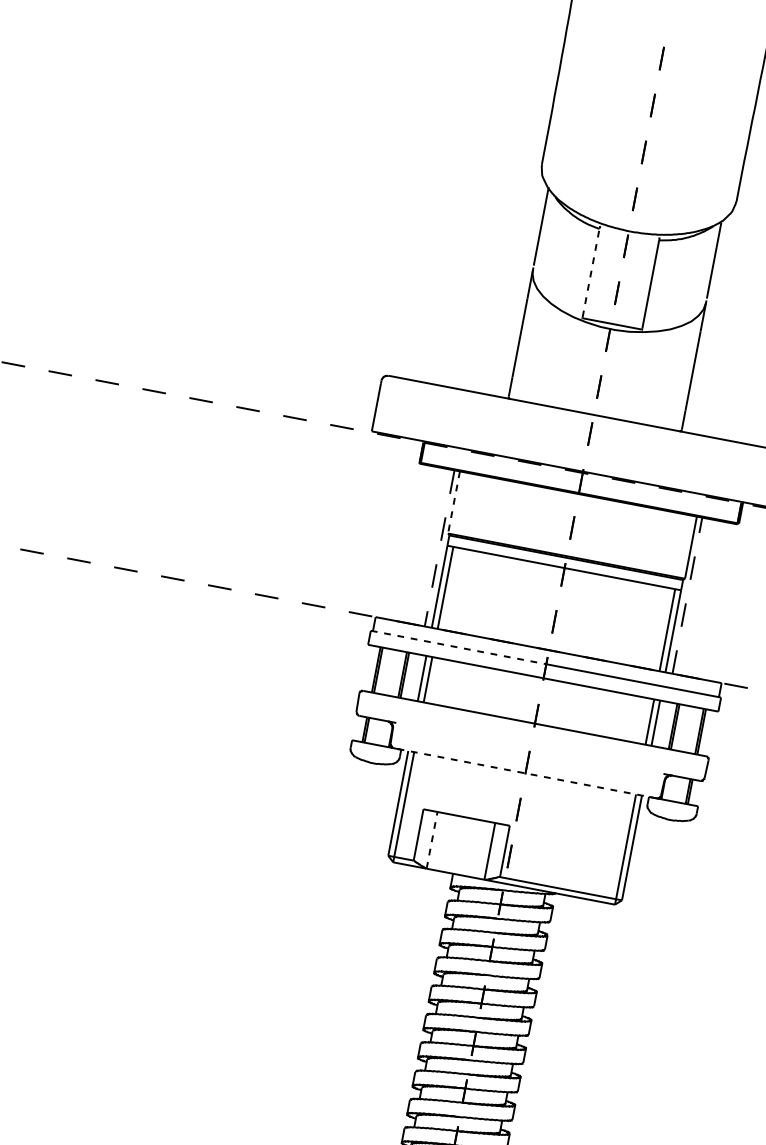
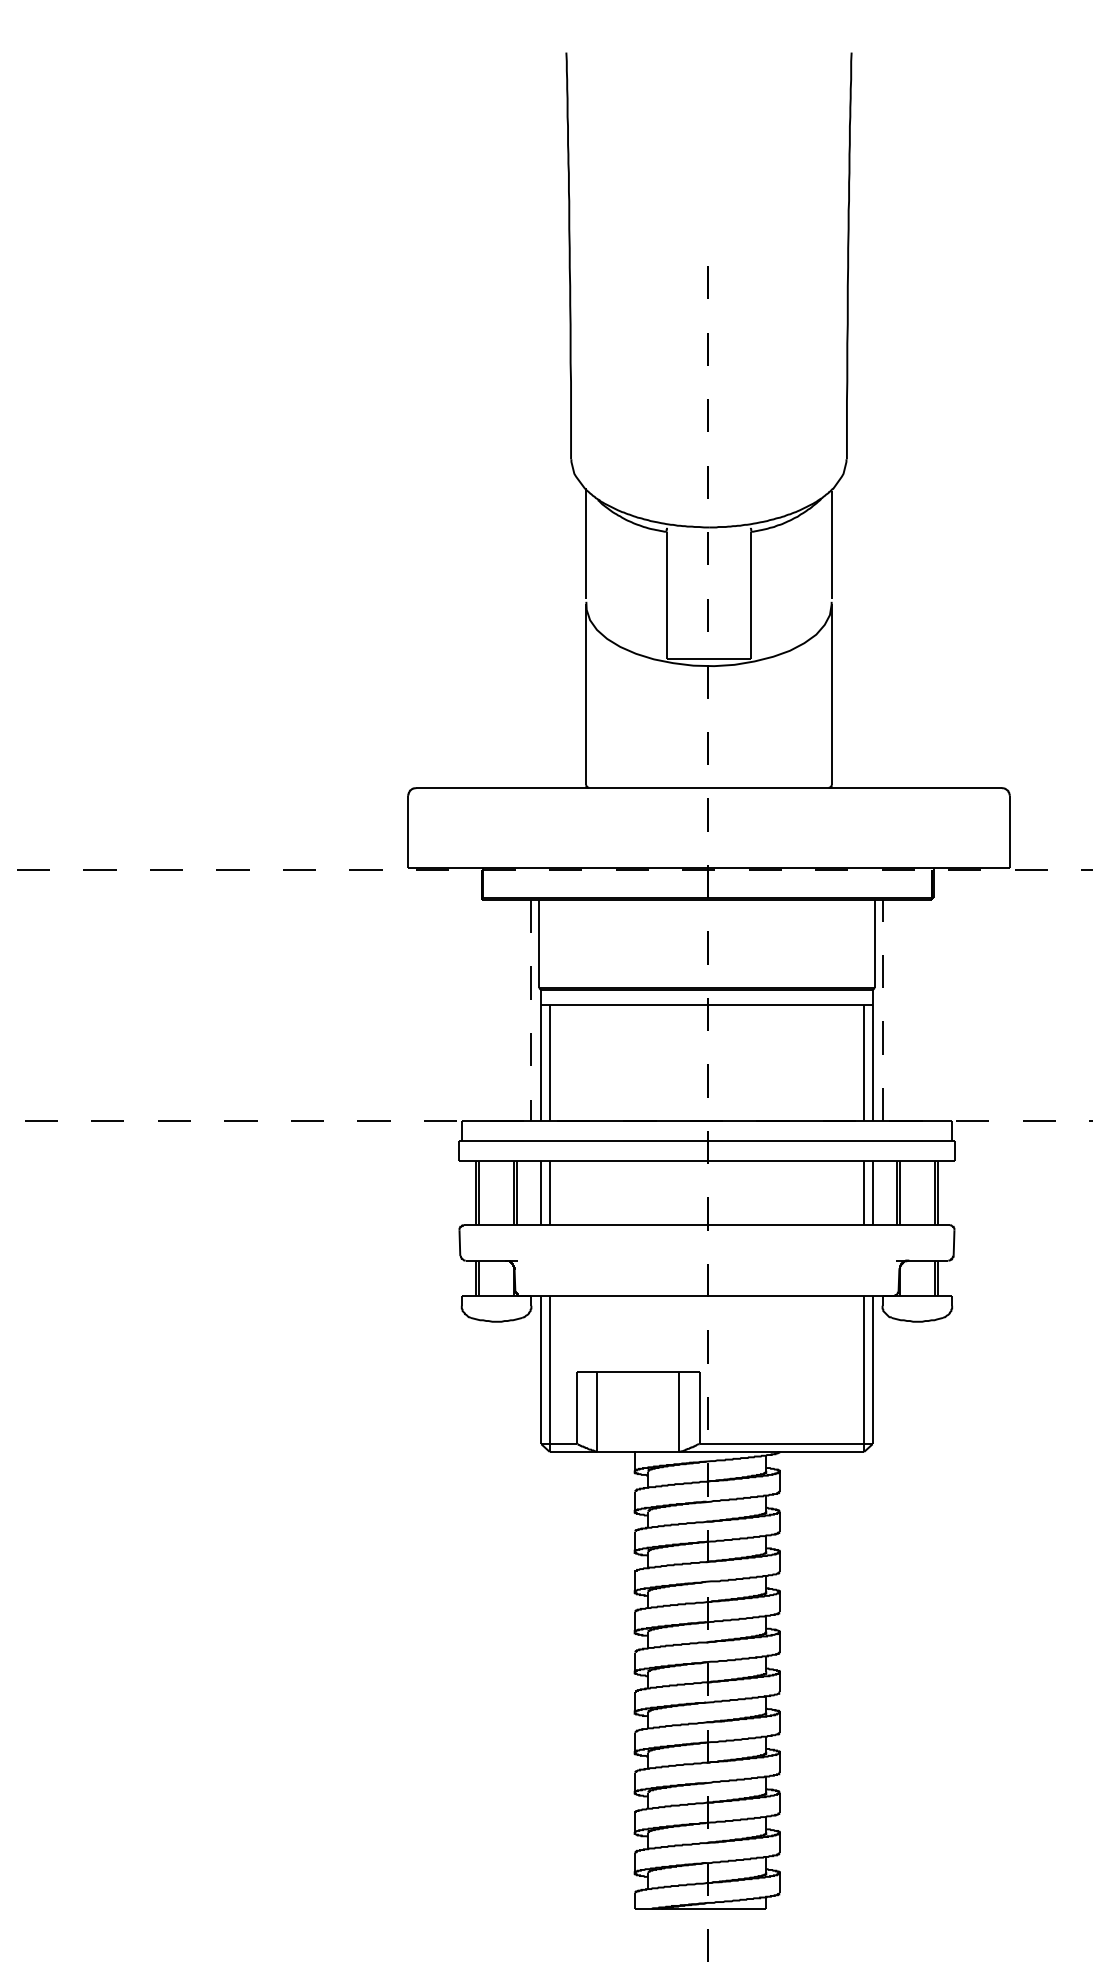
line: (590, 273) -> (666, 594), dashed -> solid
line: (454, 502) -> (539, 944), dashed -> solid
line: (458, 647) -> (583, 1141), dashed -> solid
line: (524, 773) -> (706, 1295), dashed -> solid
line: (432, 840) -> (597, 1411), dashed -> solid

